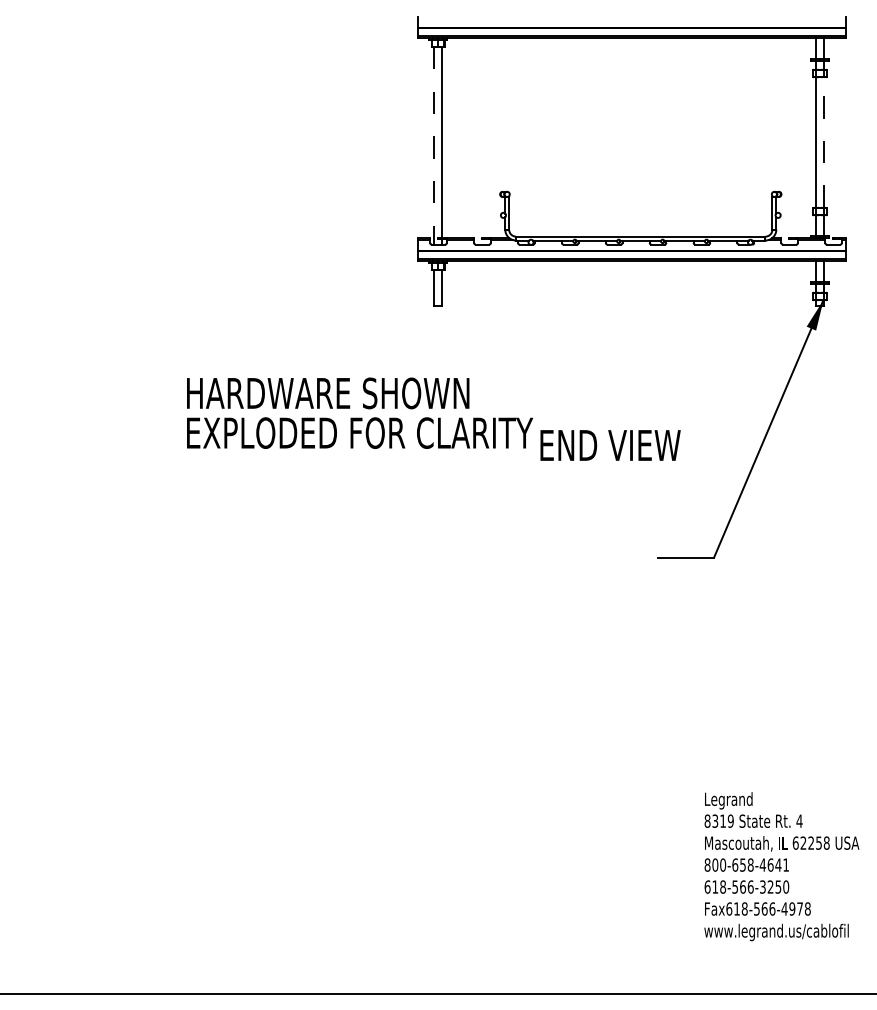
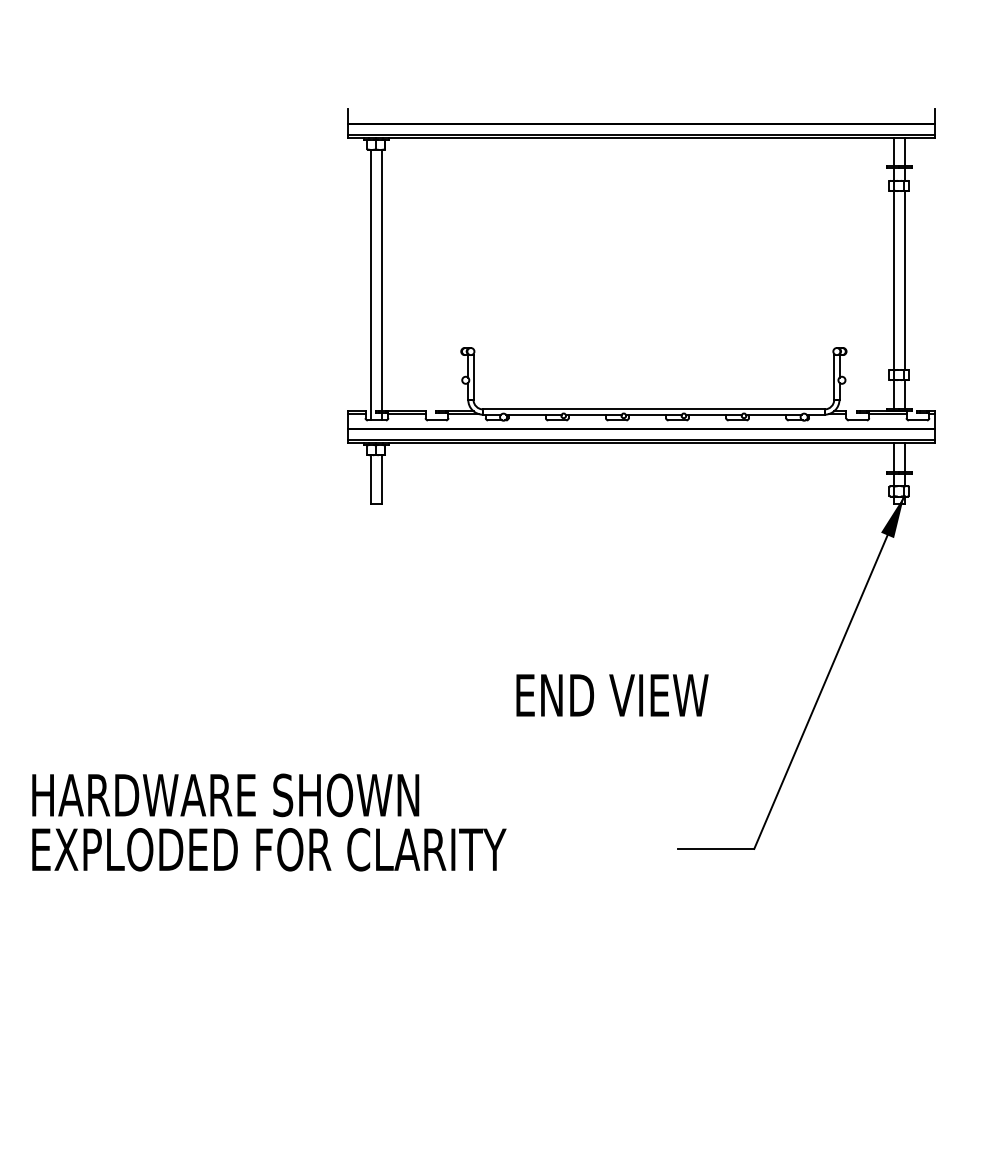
line: (824, 142) -> (905, 280), dashed -> solid
line: (433, 145) -> (369, 284), dashed -> solid
text: (359, 412) -> (268, 821), moved

